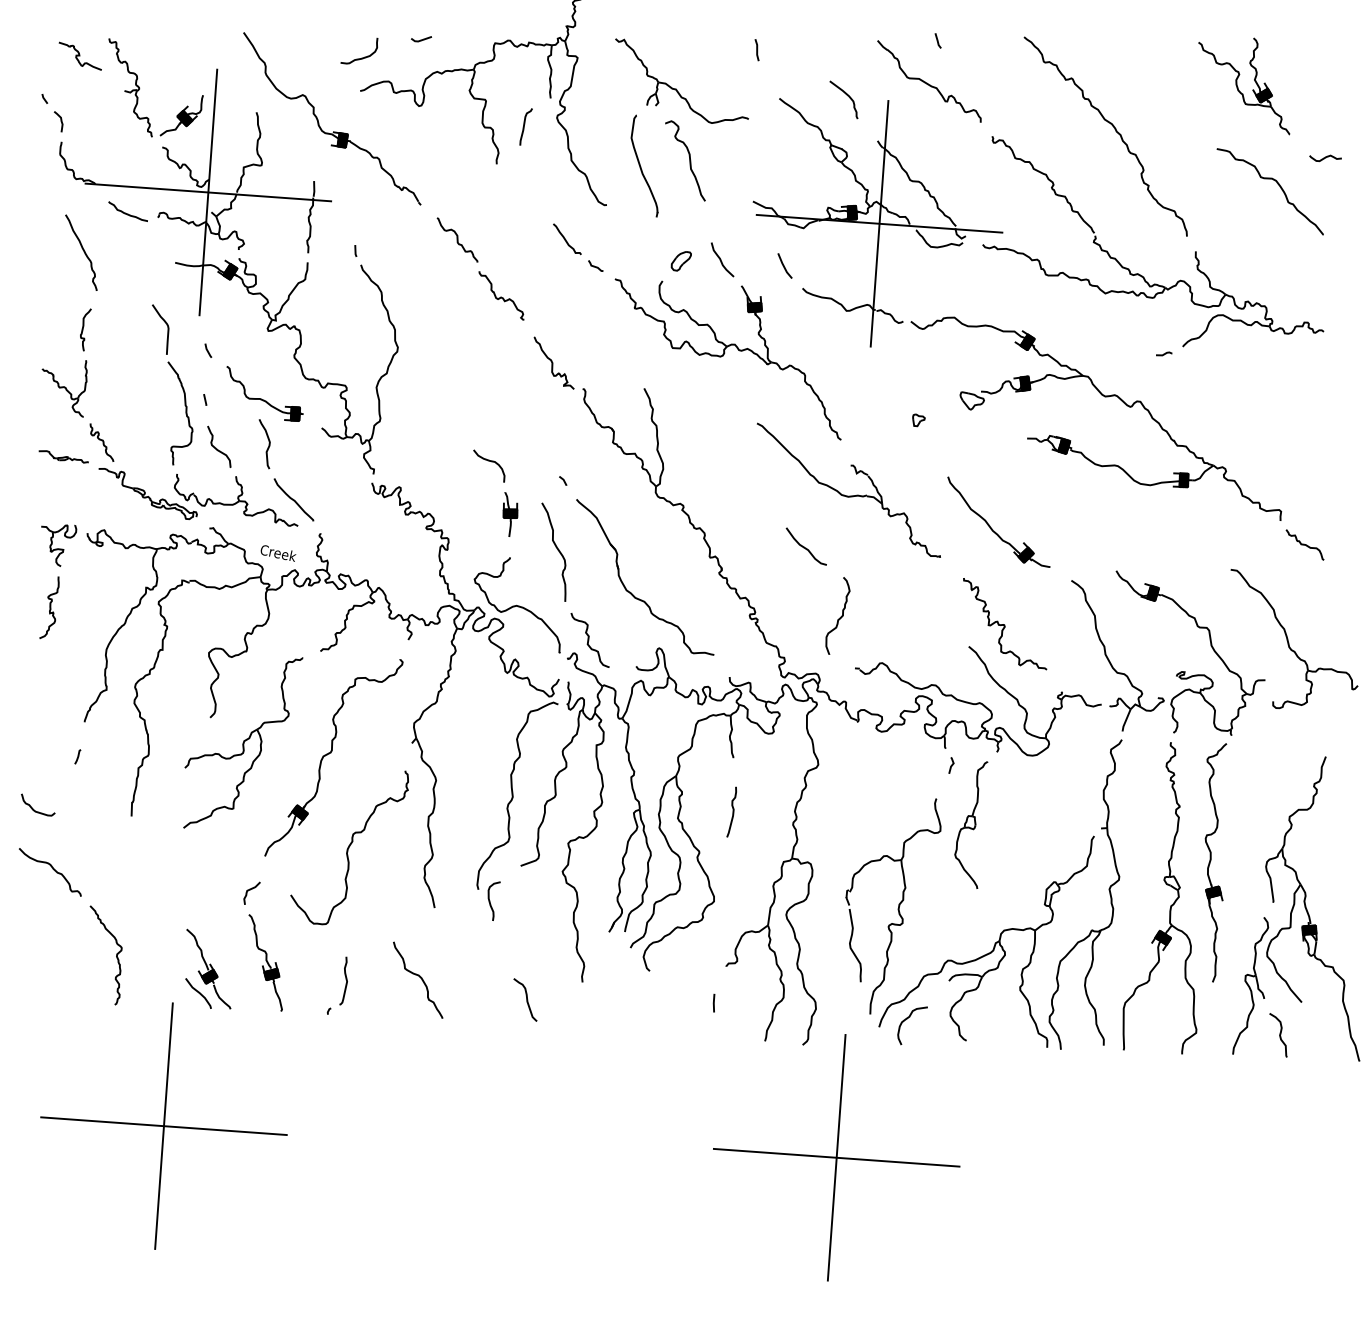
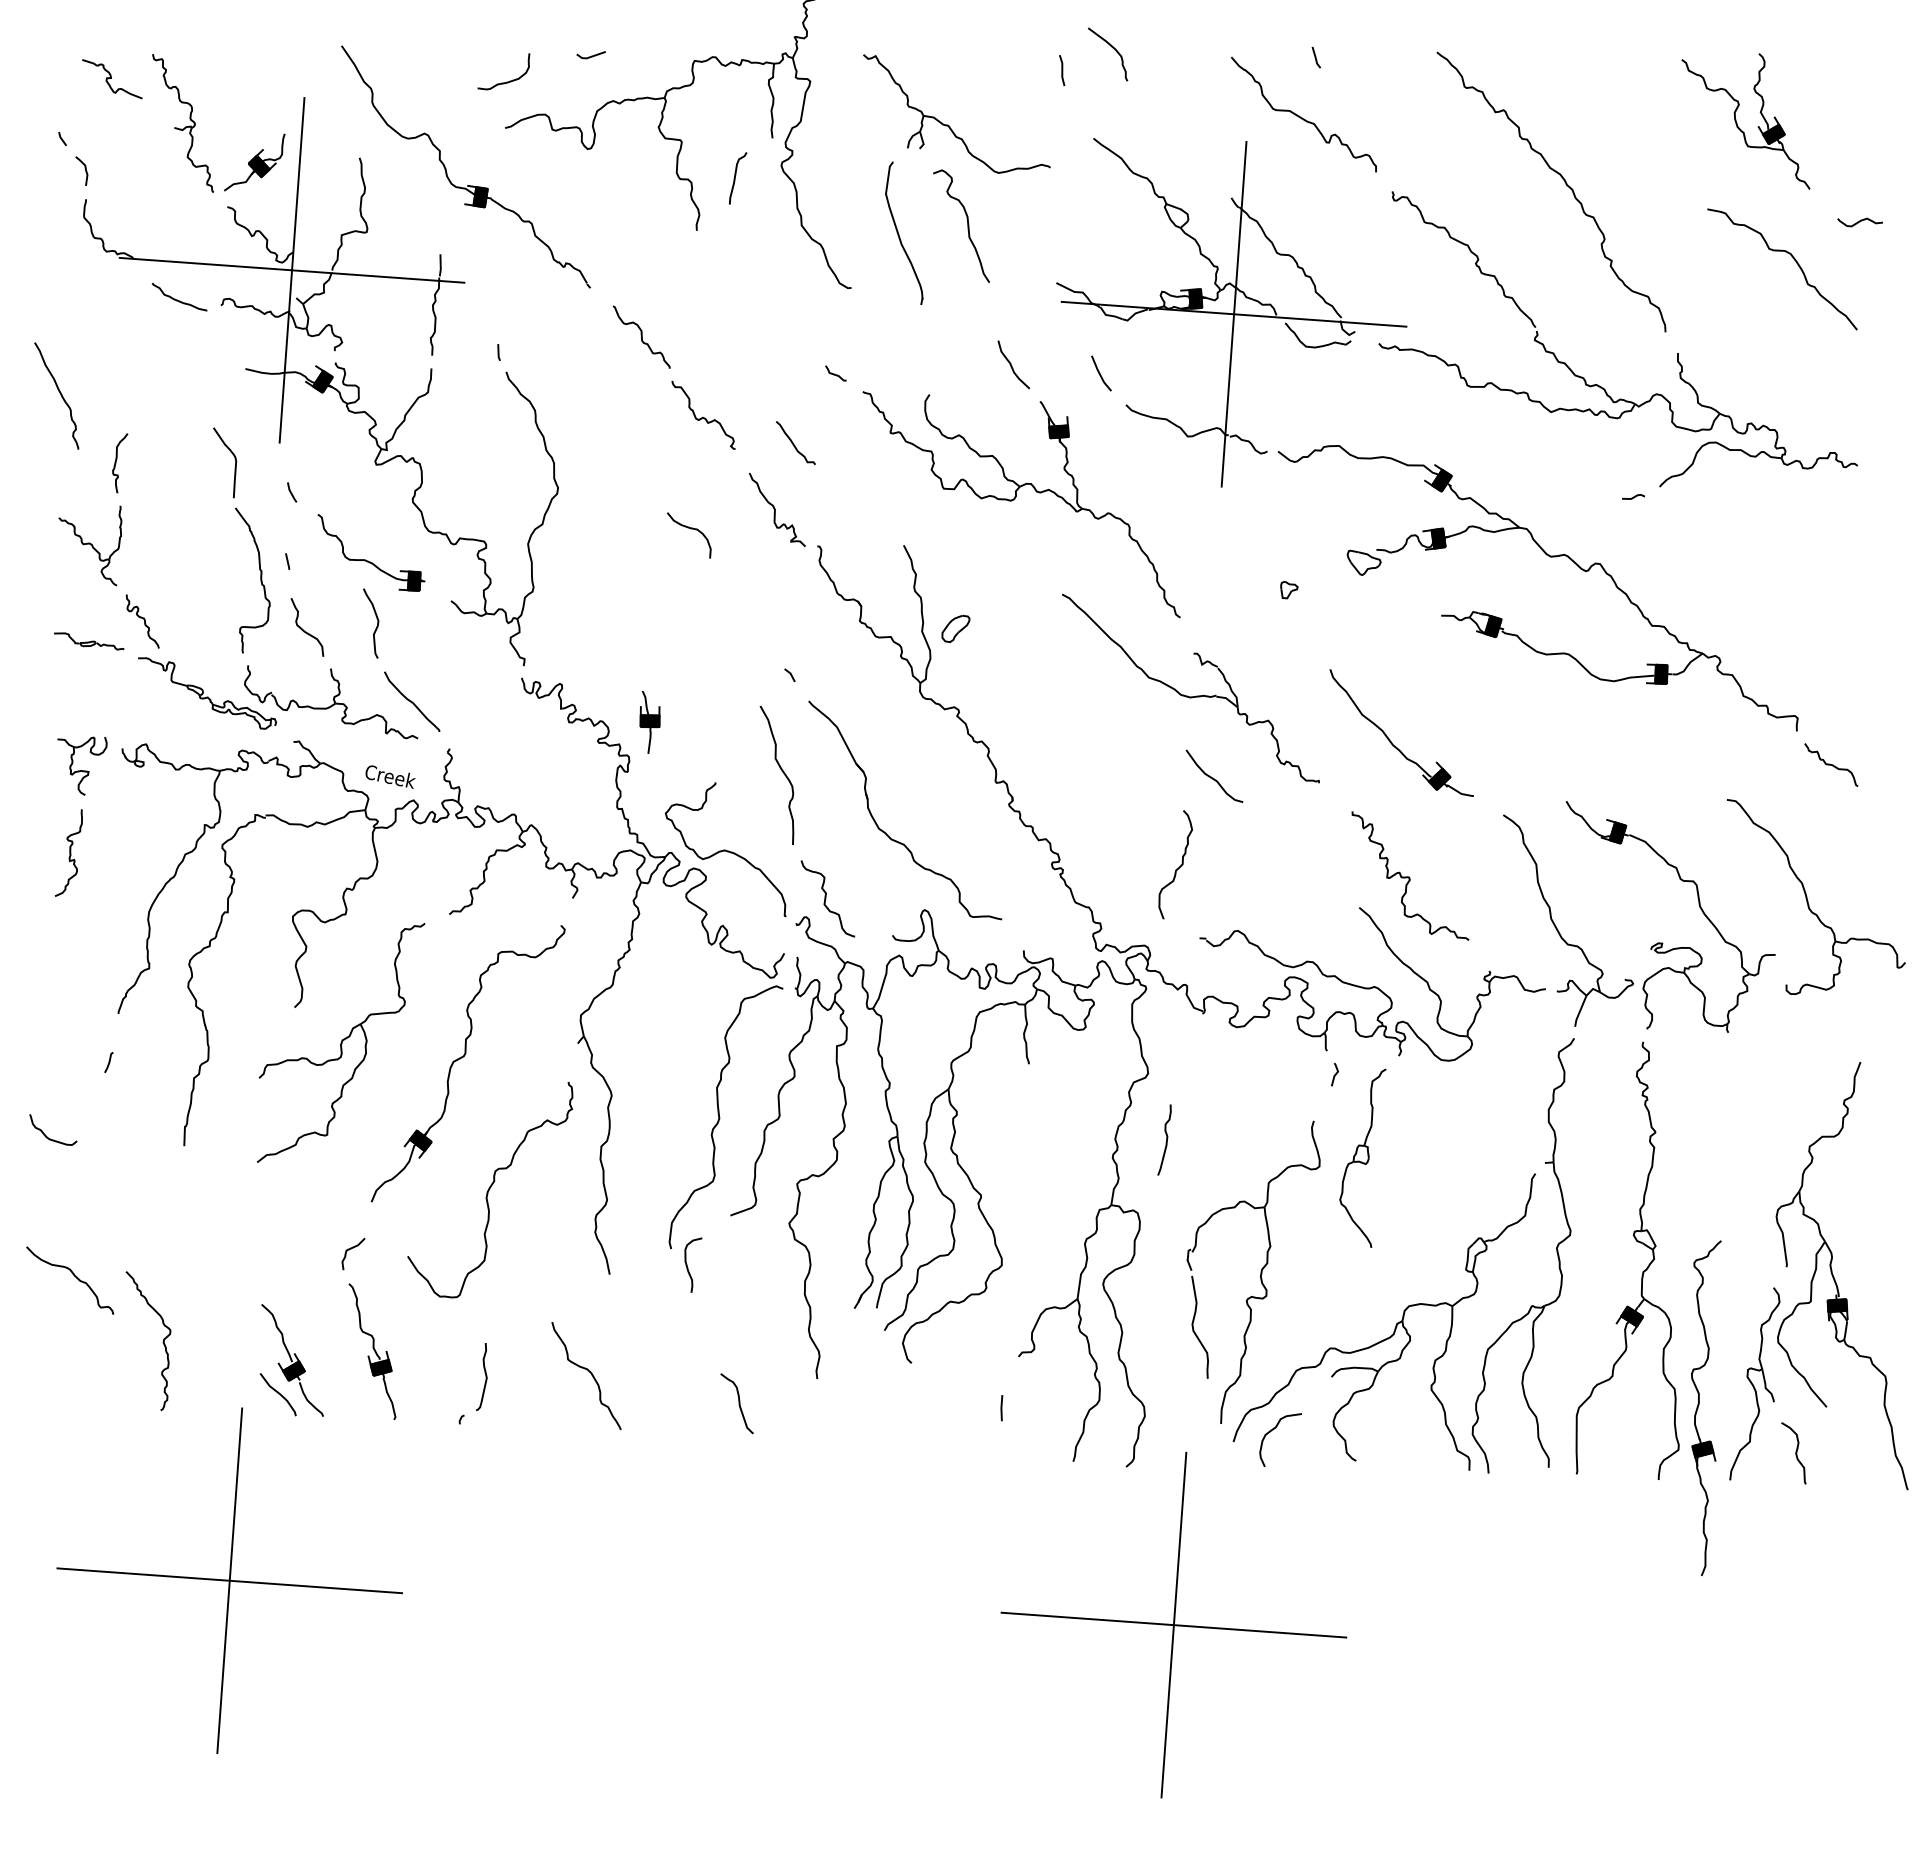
curve: (847, 95) -> (1112, 48), moved
curve: (566, 240) -> (794, 444), moved
curve: (83, 251) -> (59, 393), moved
part: (681, 261) -> (955, 628), moved
curve: (490, 461) -> (690, 529), moved
part: (510, 514) -> (649, 722), moved
curve: (805, 547) -> (1212, 777), moved
curve: (733, 811) -> (1166, 1139), moved
part: (1211, 860) -> (1699, 1405), moved
curve: (53, 869) -> (74, 1276), moved

